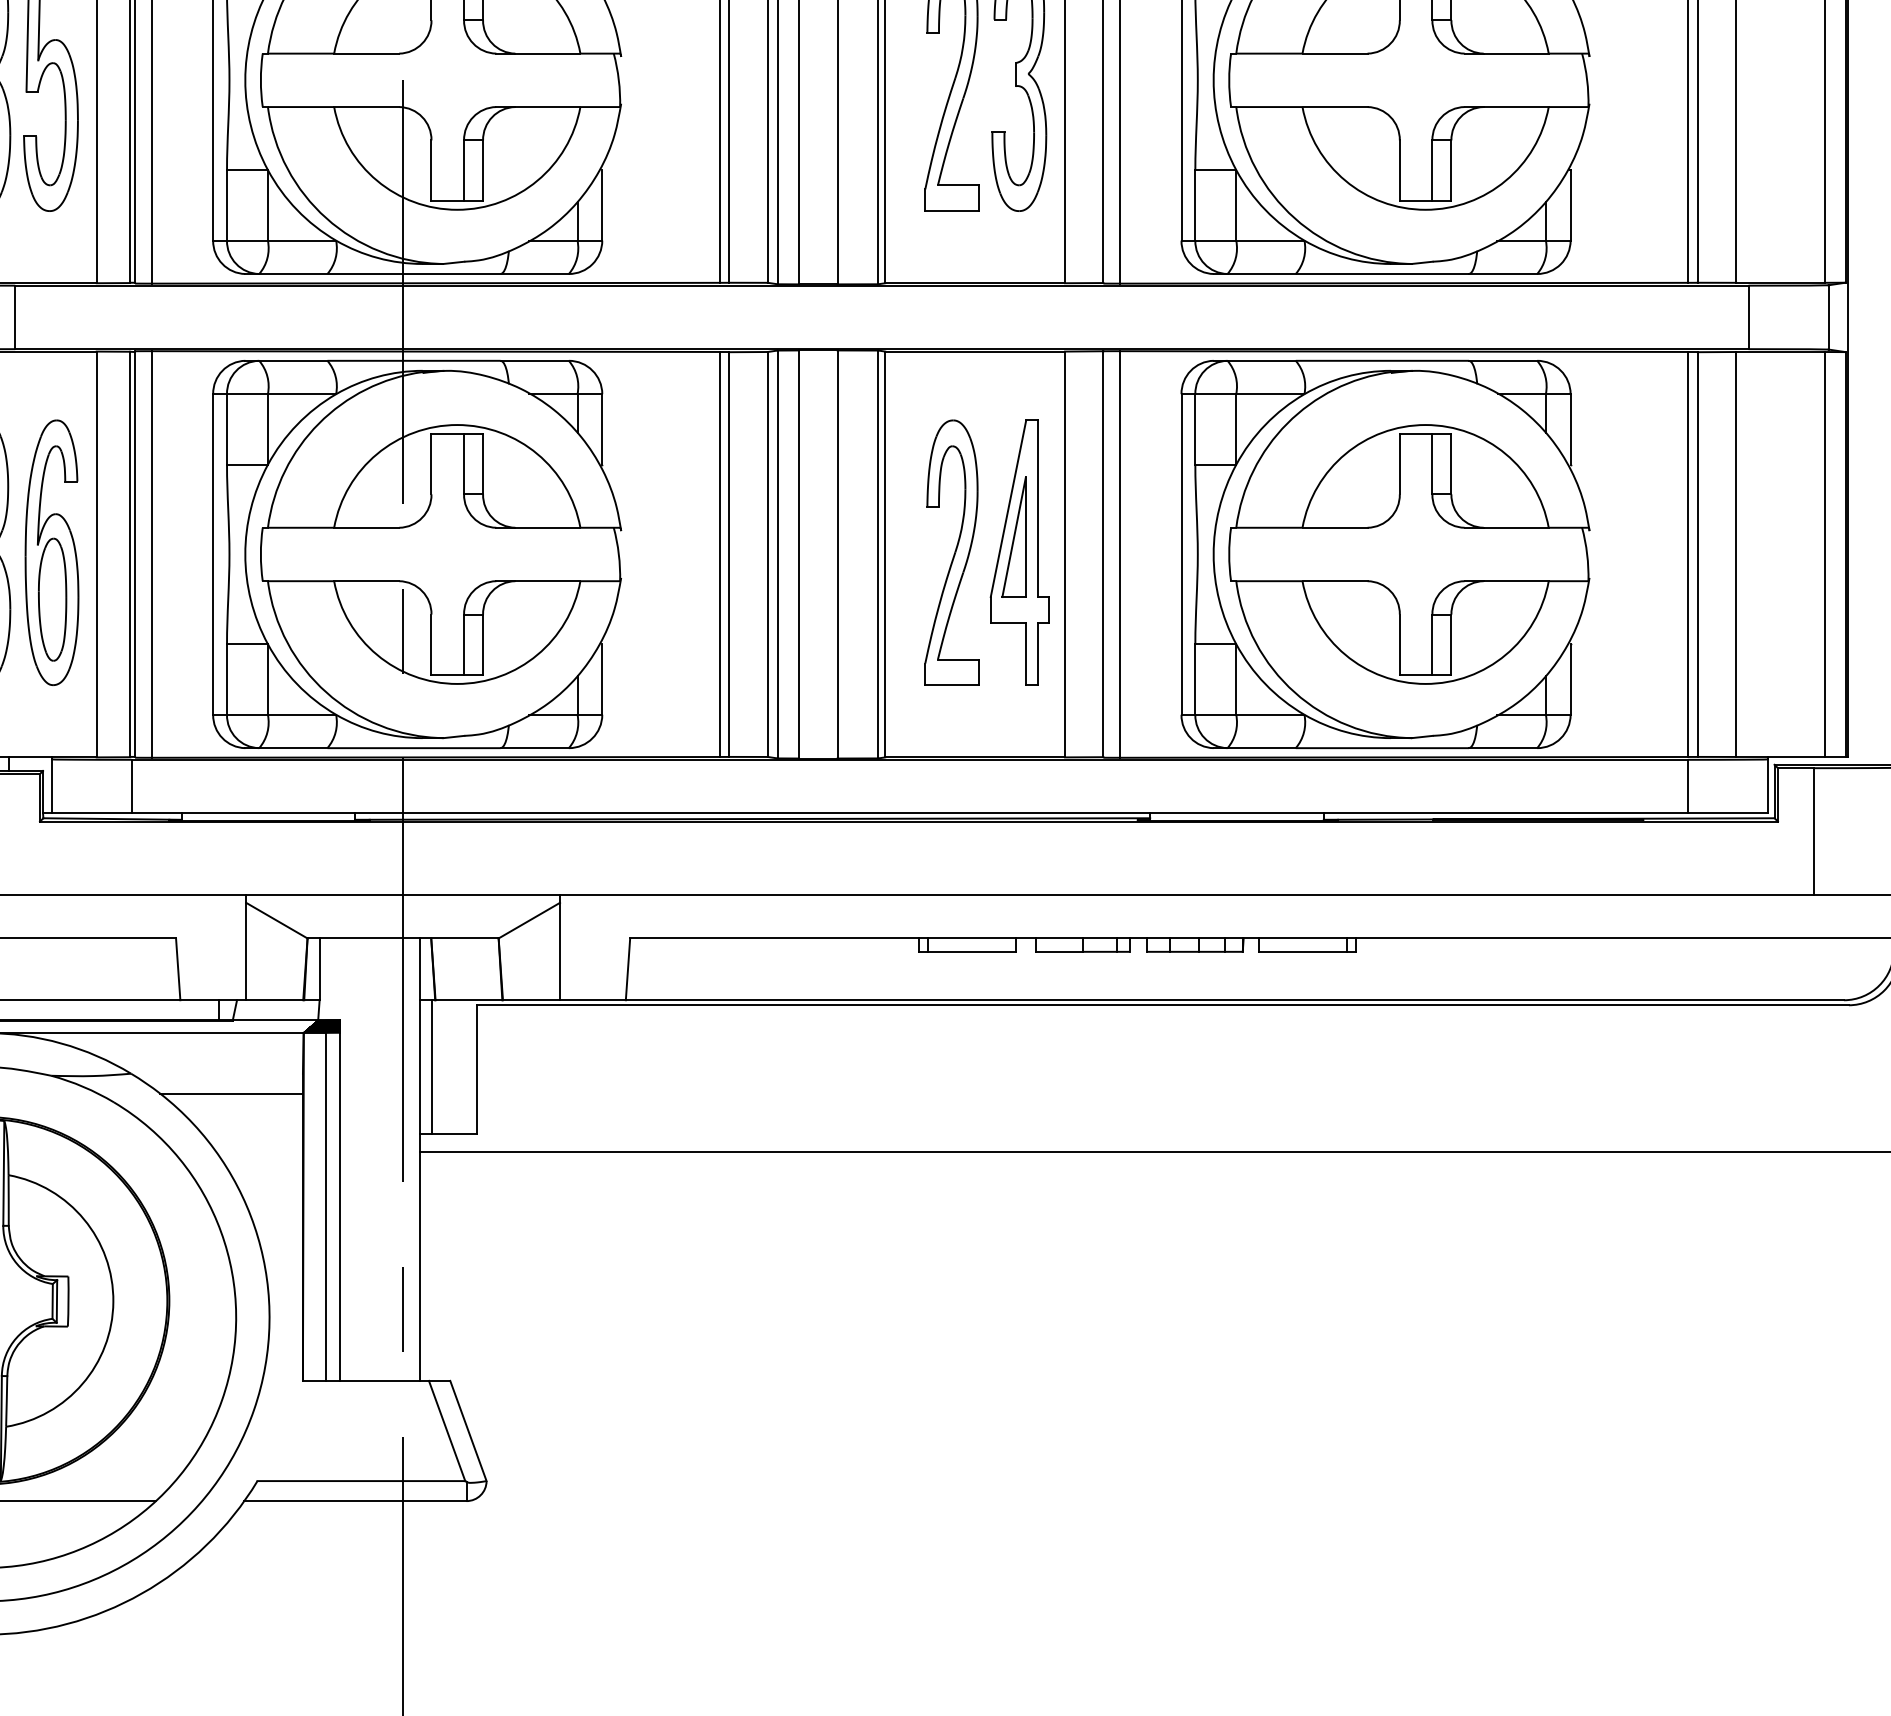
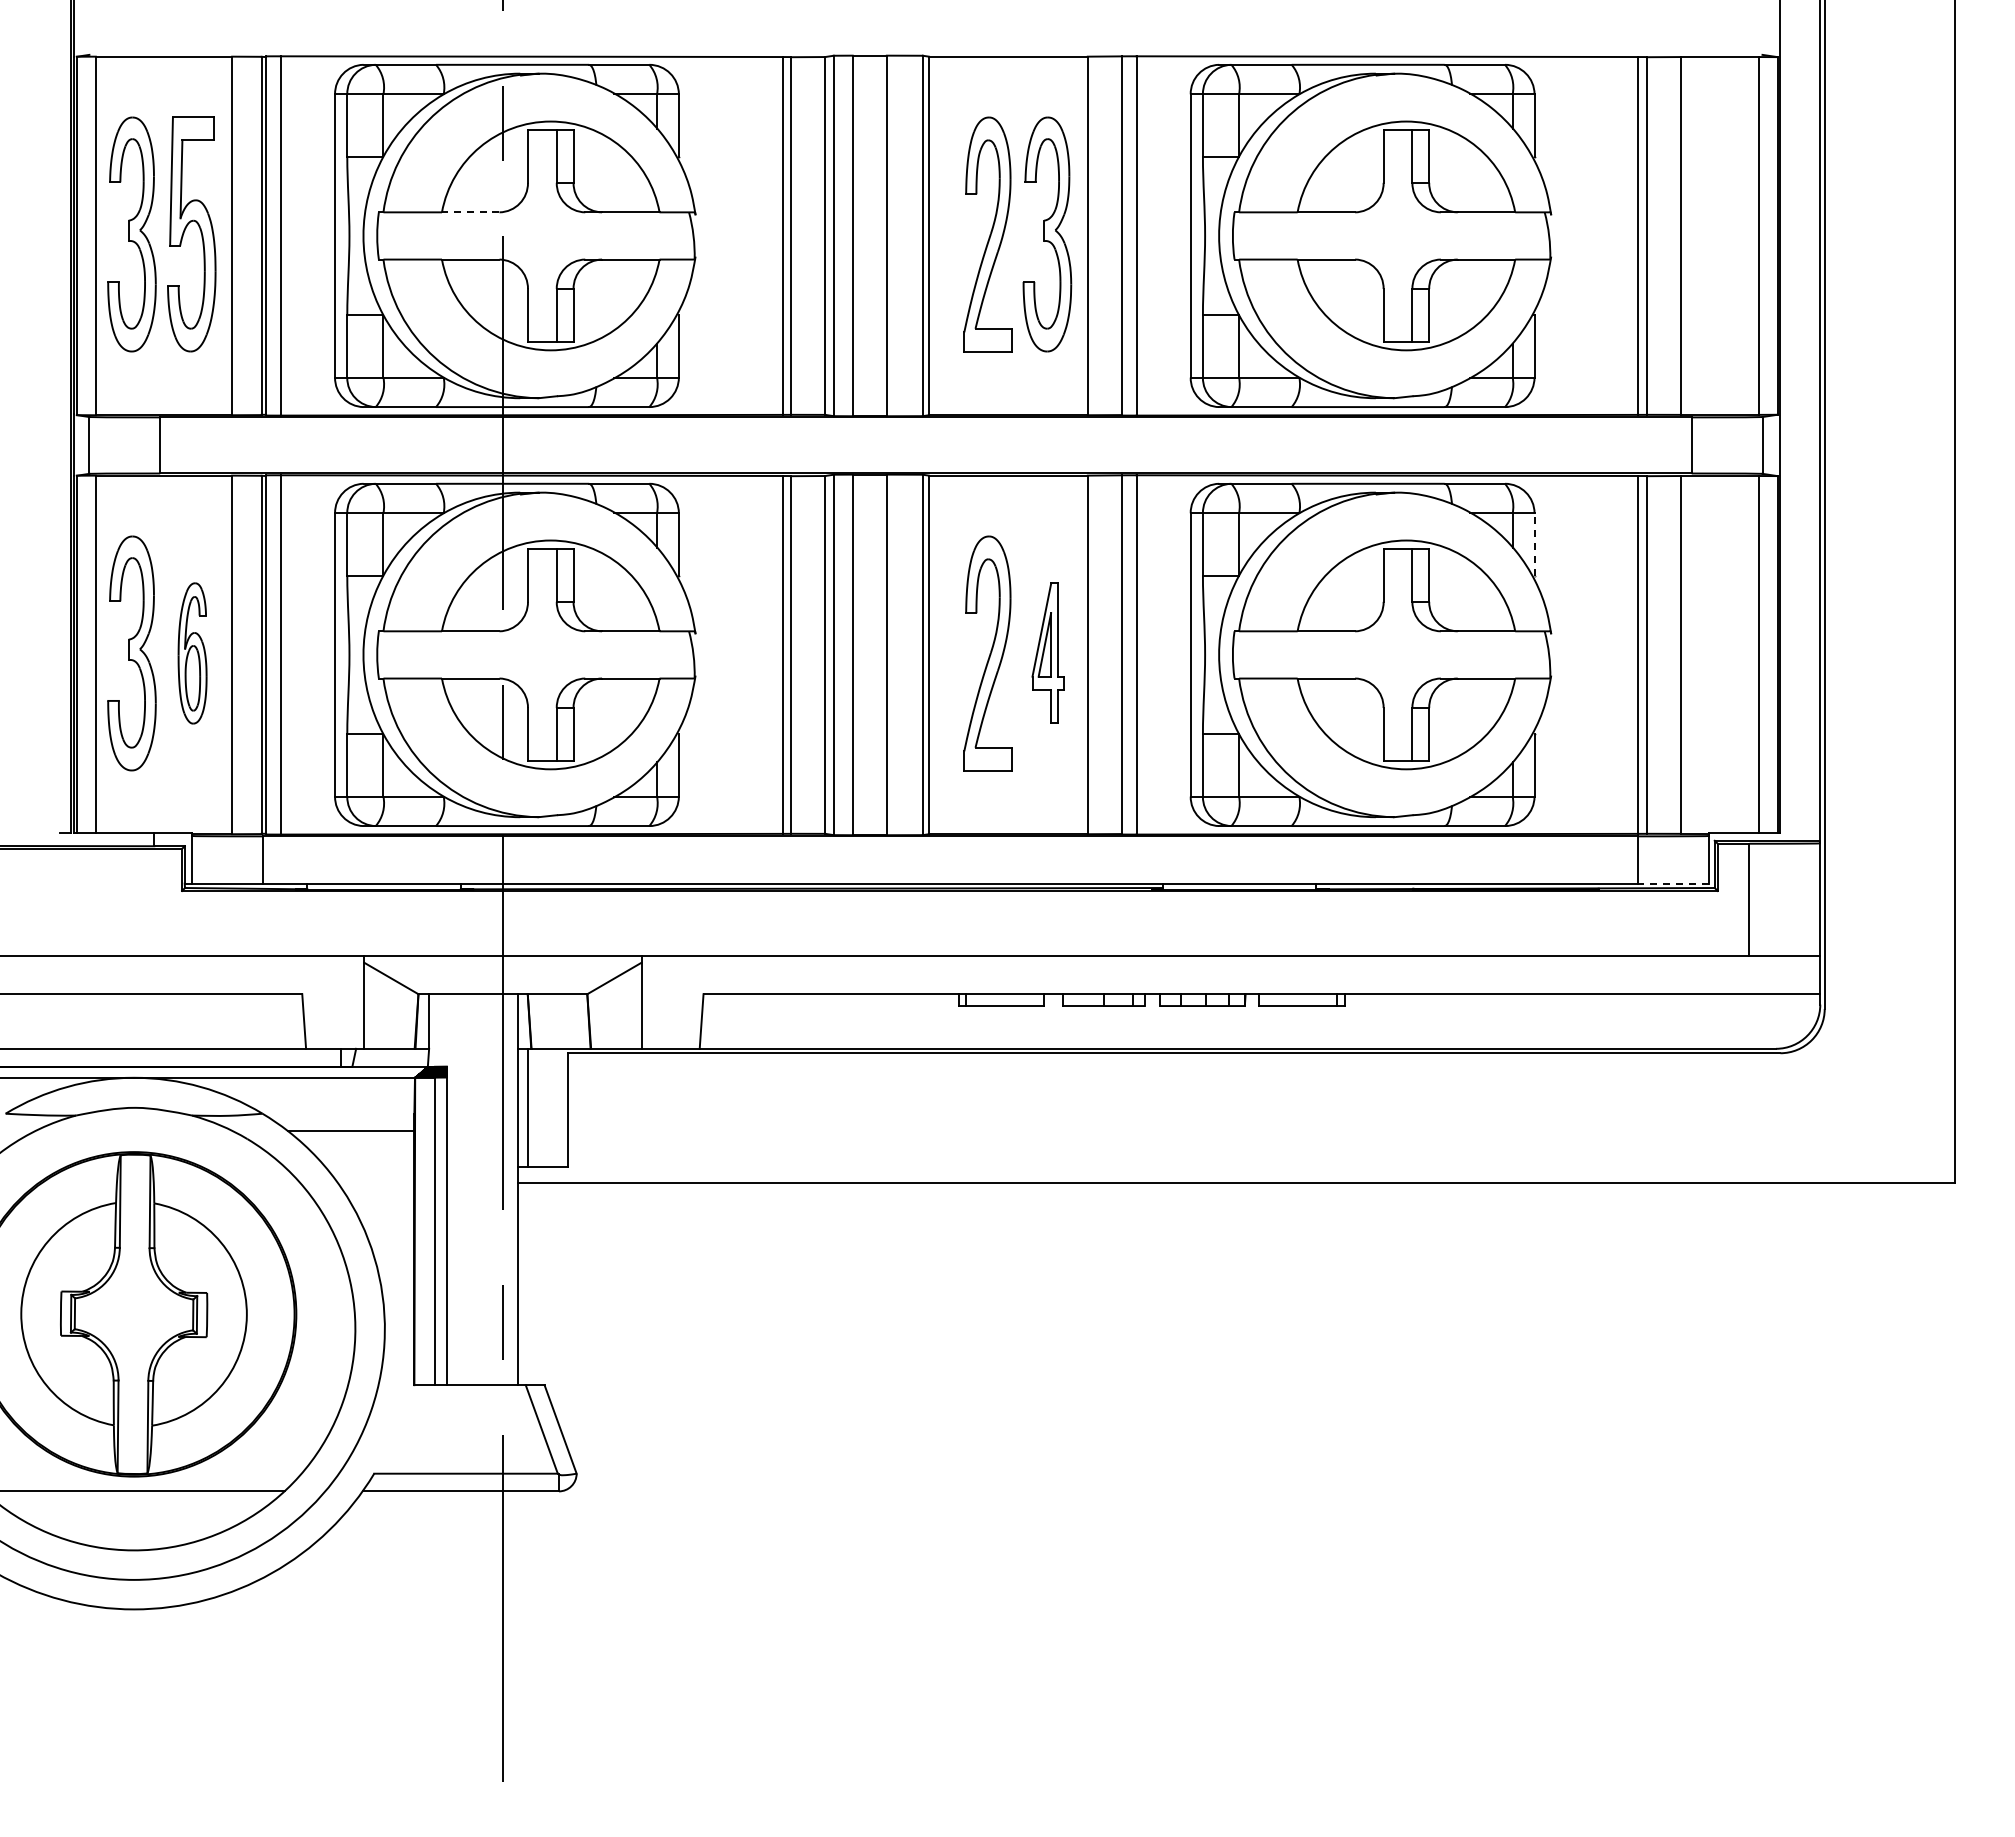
line: (366, 53) -> (470, 212), solid -> dashed
line: (1570, 429) -> (1534, 544), solid -> dashed
part: (1019, 551) -> (1047, 652), size x0.6
part: (51, 552) -> (192, 653), size x0.6
line: (1726, 813) -> (1672, 883), solid -> dashed

